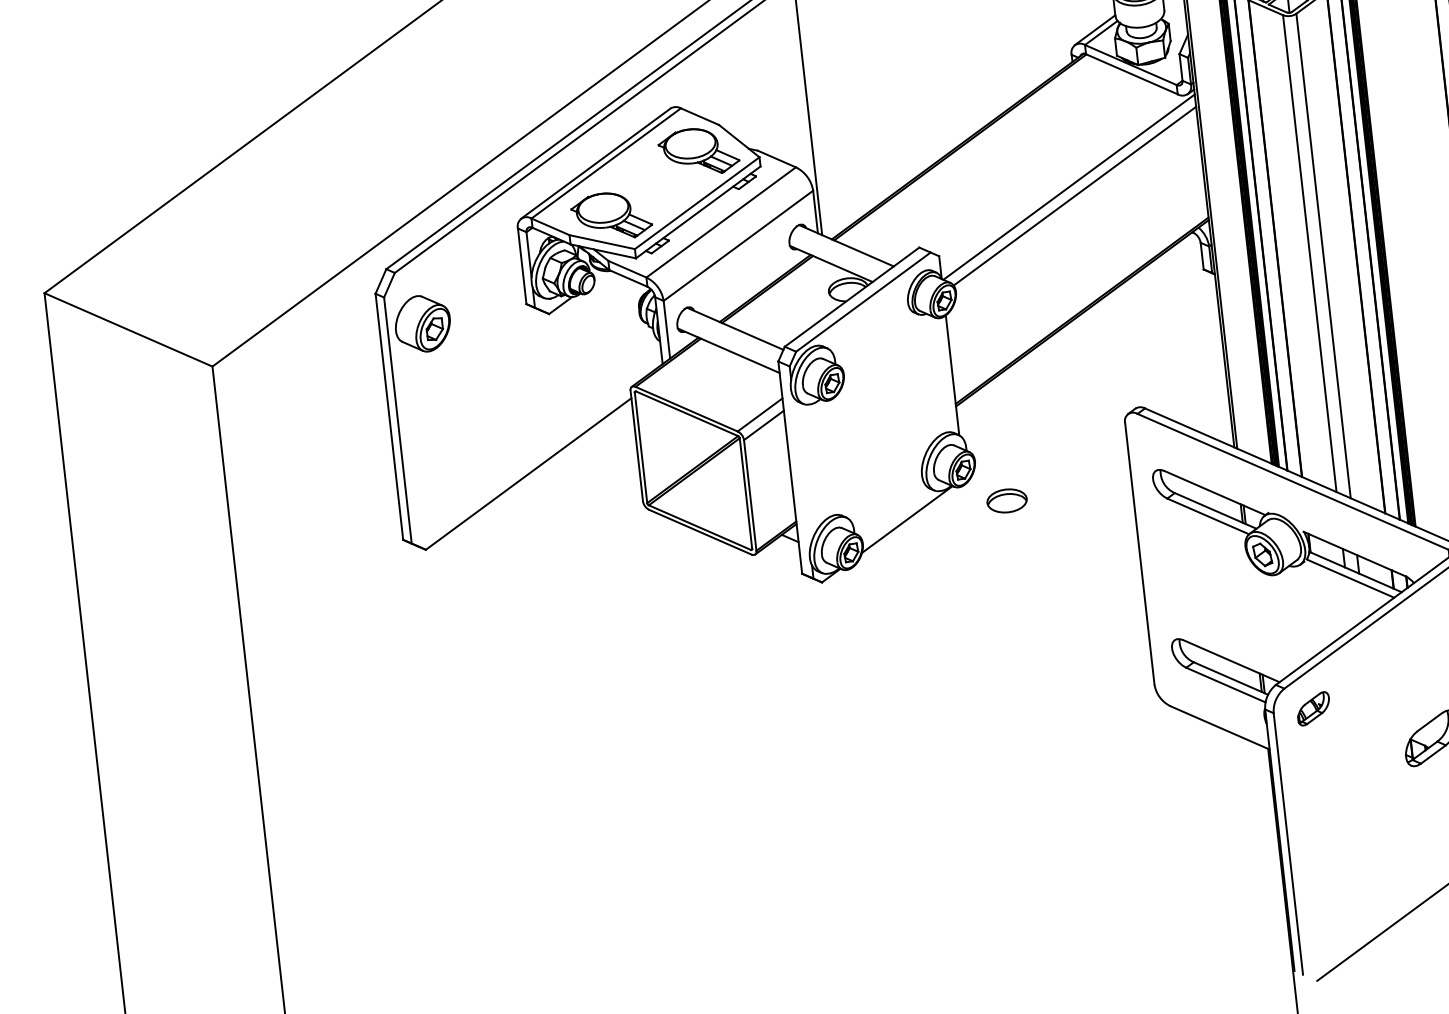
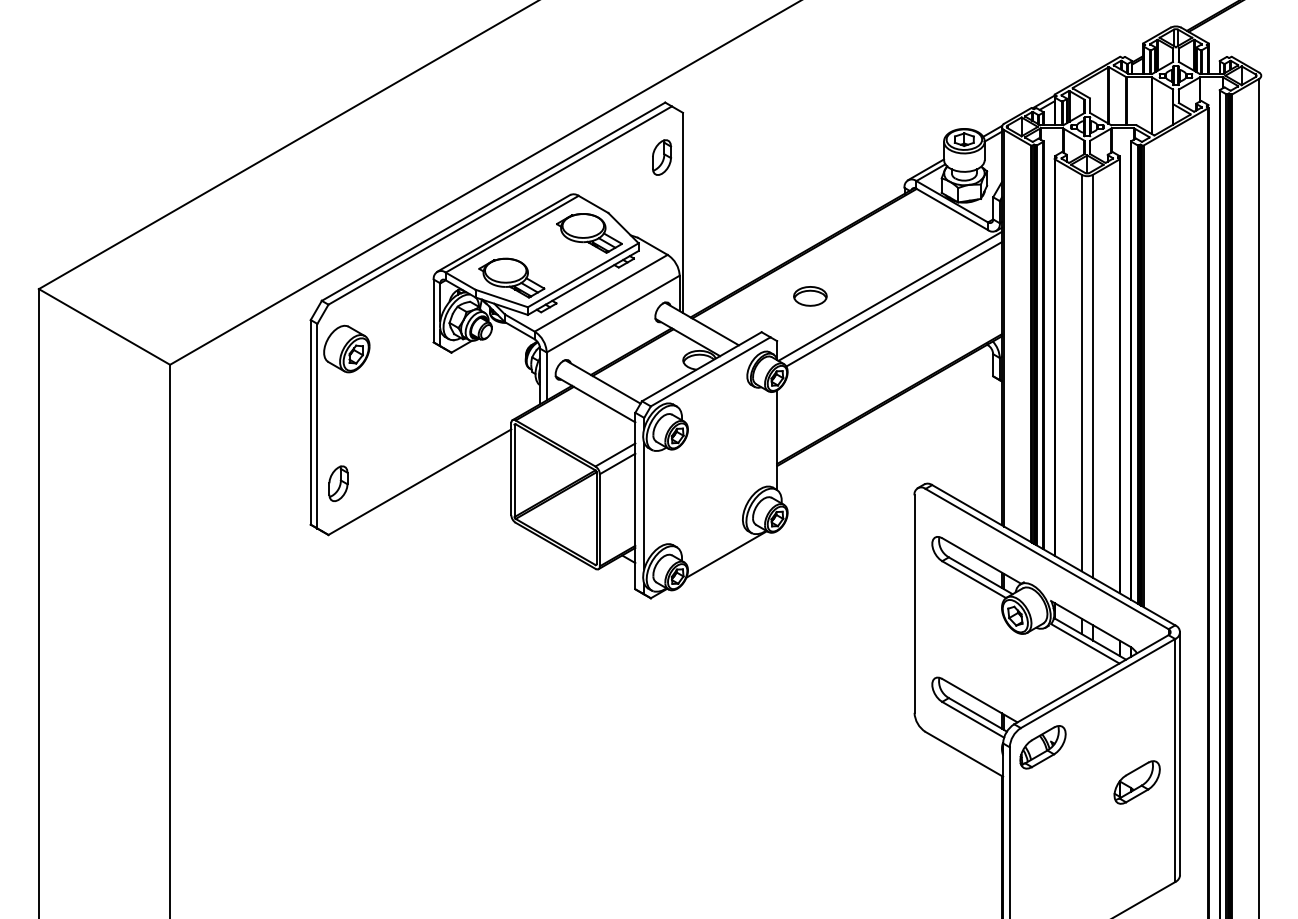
part: (776, 50) -> (662, 157), added
line: (801, 471) -> (644, 505), added
part: (430, 486) -> (338, 483), added
part: (1007, 501) -> (810, 296), moved
part: (1313, 709) -> (1042, 747), size x1.67

